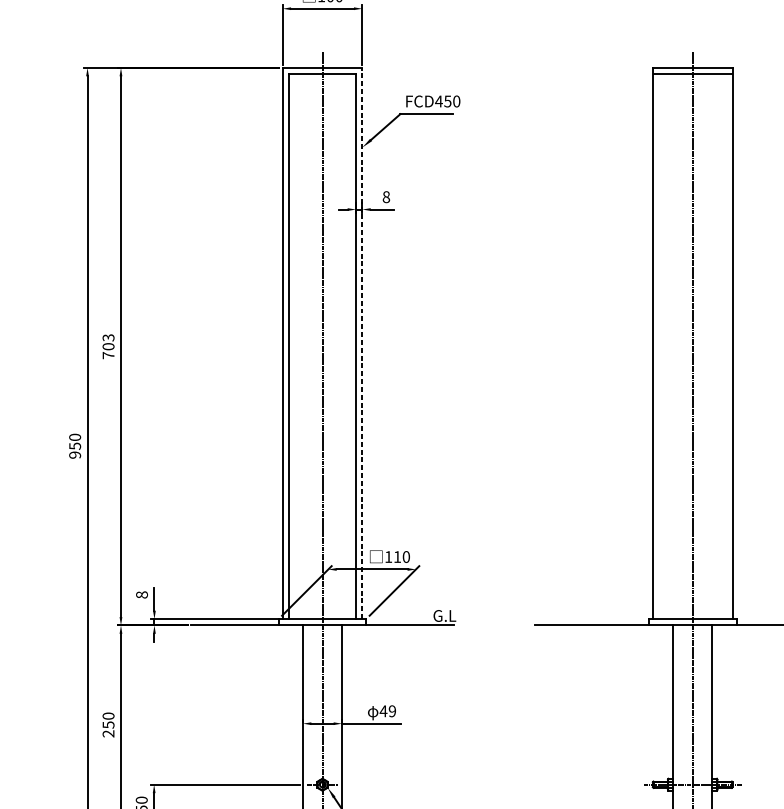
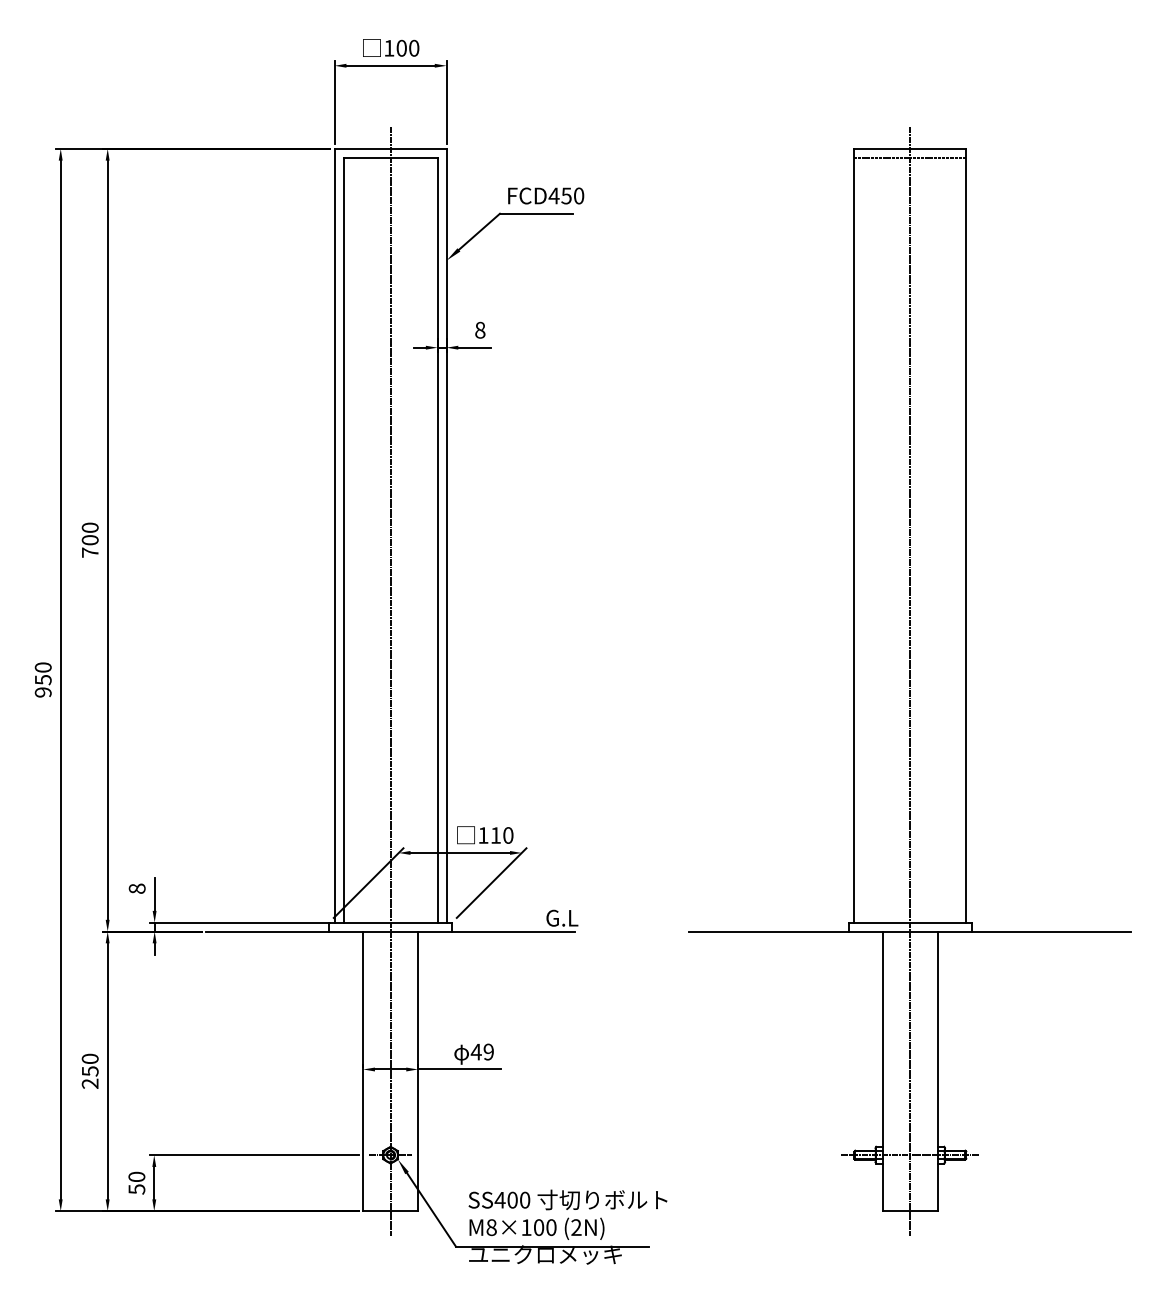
text: (108, 337) -> (90, 527), 703 -> 700
line: (362, 343) -> (446, 535), dashed -> solid

